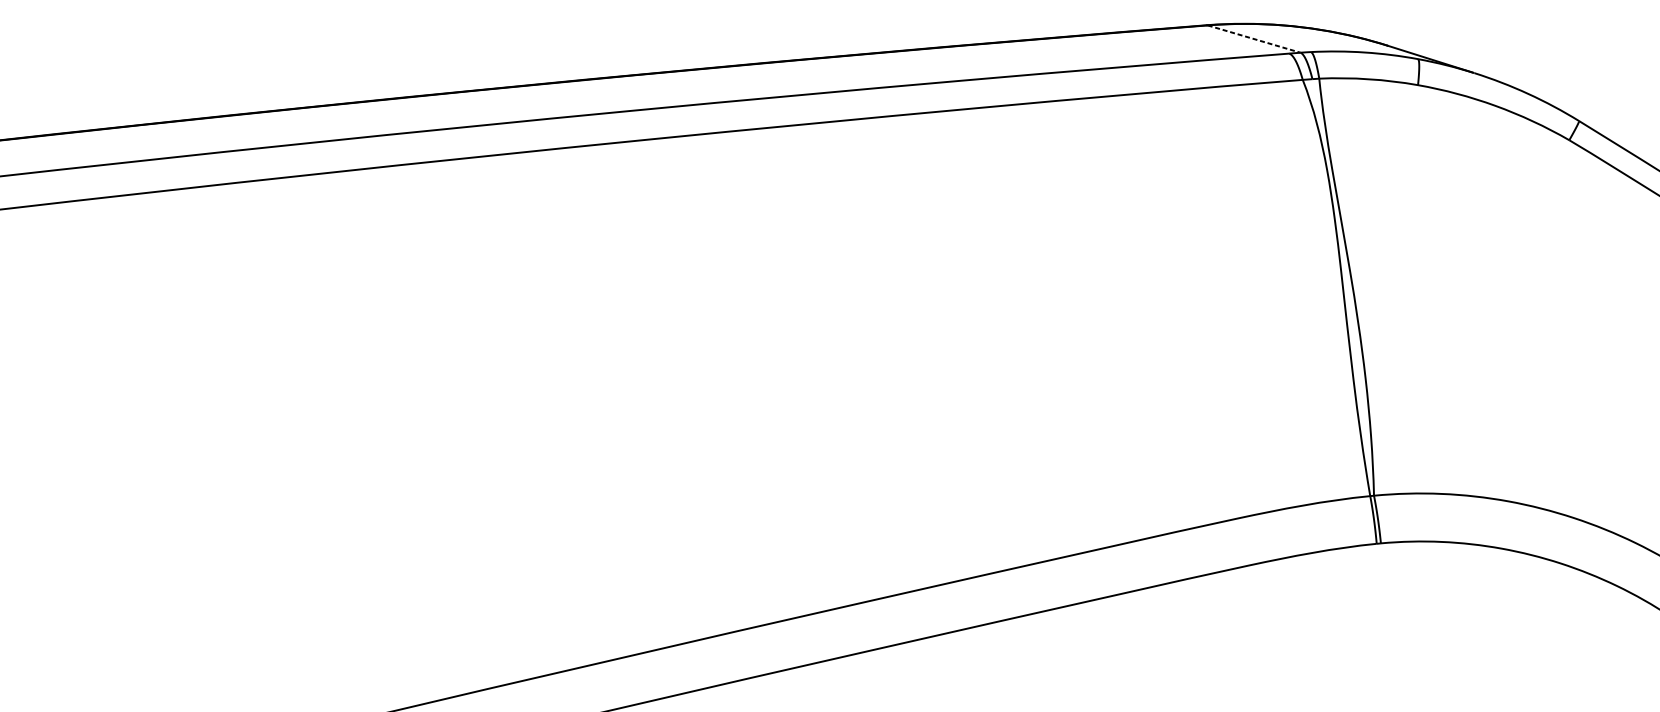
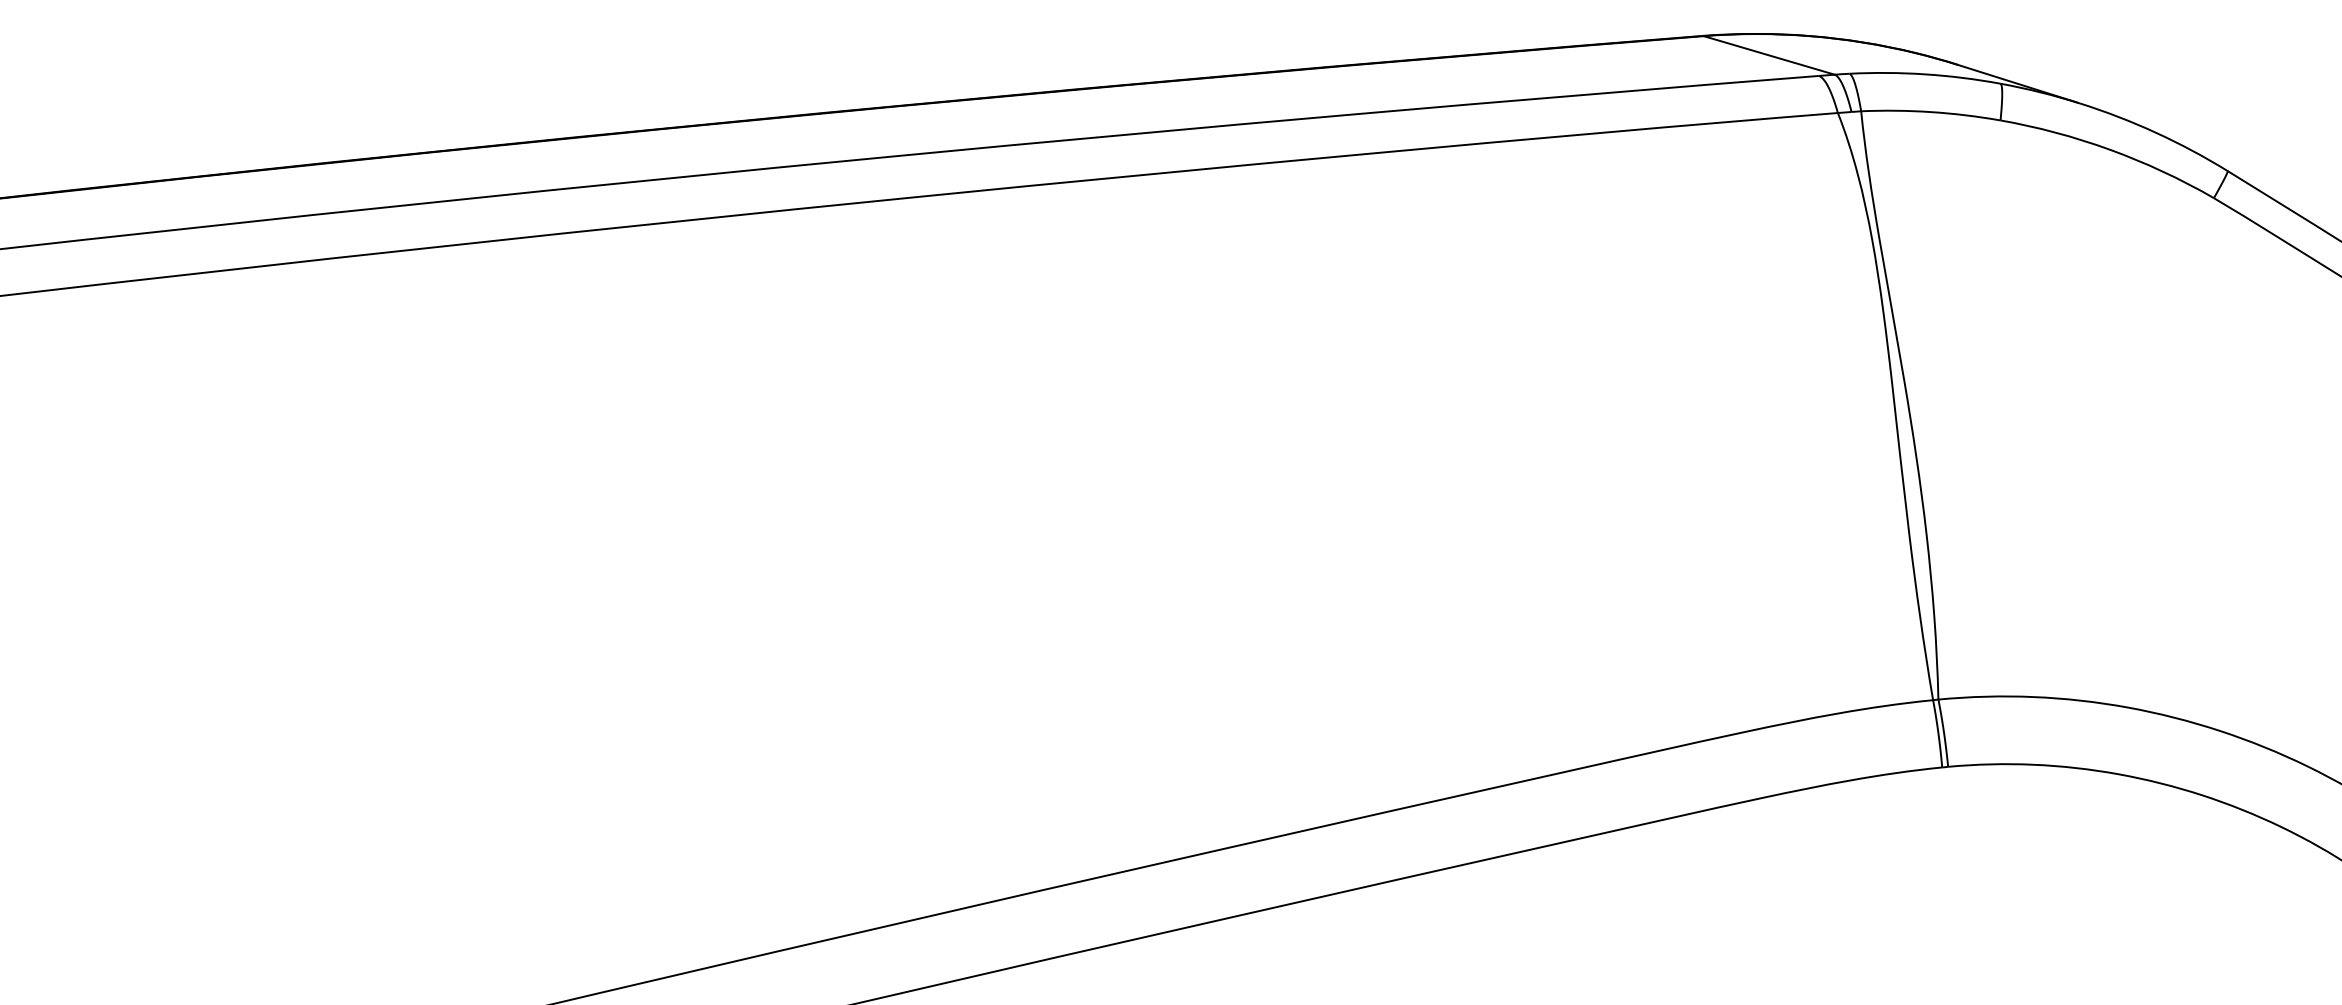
line: (1254, 39) -> (1769, 55), dashed -> solid

